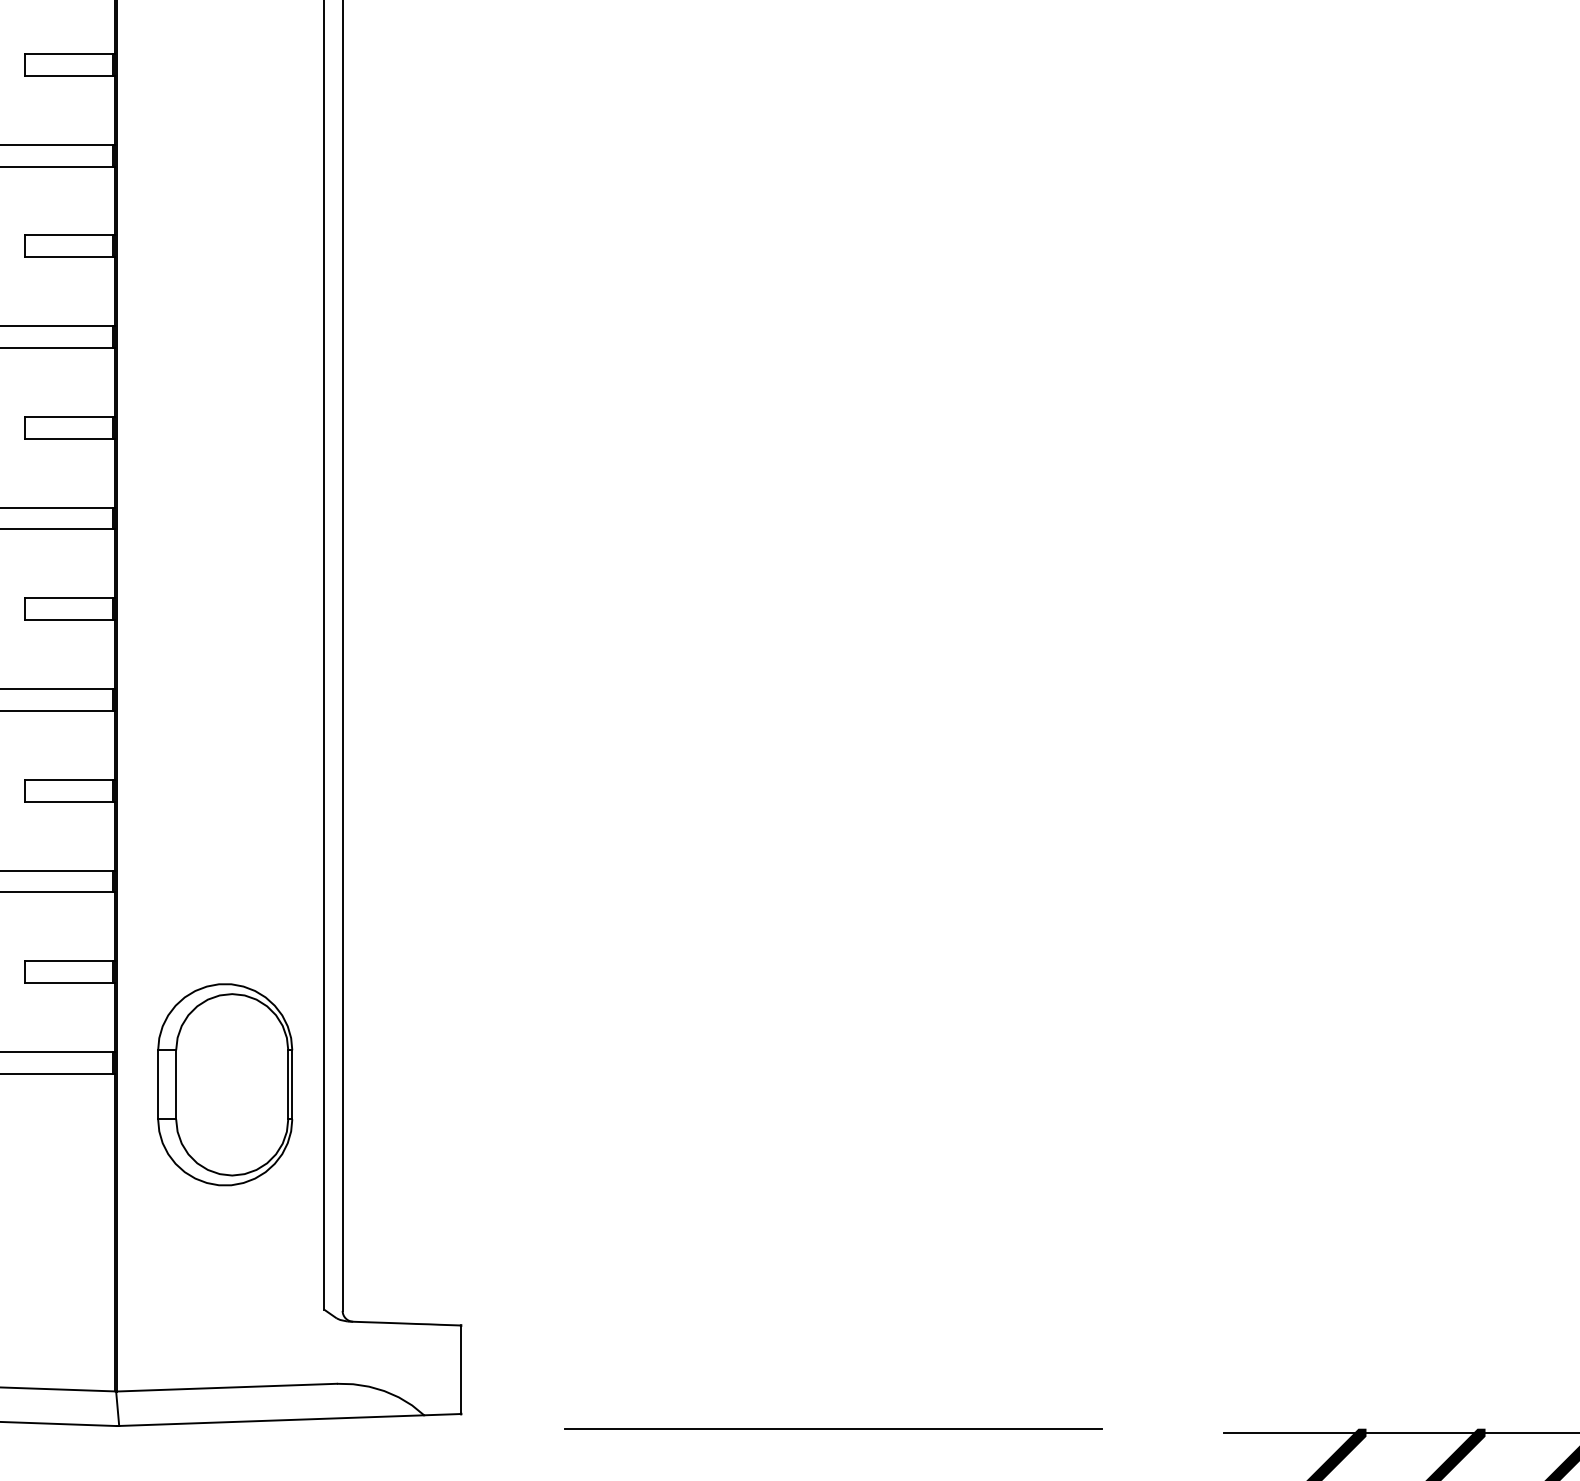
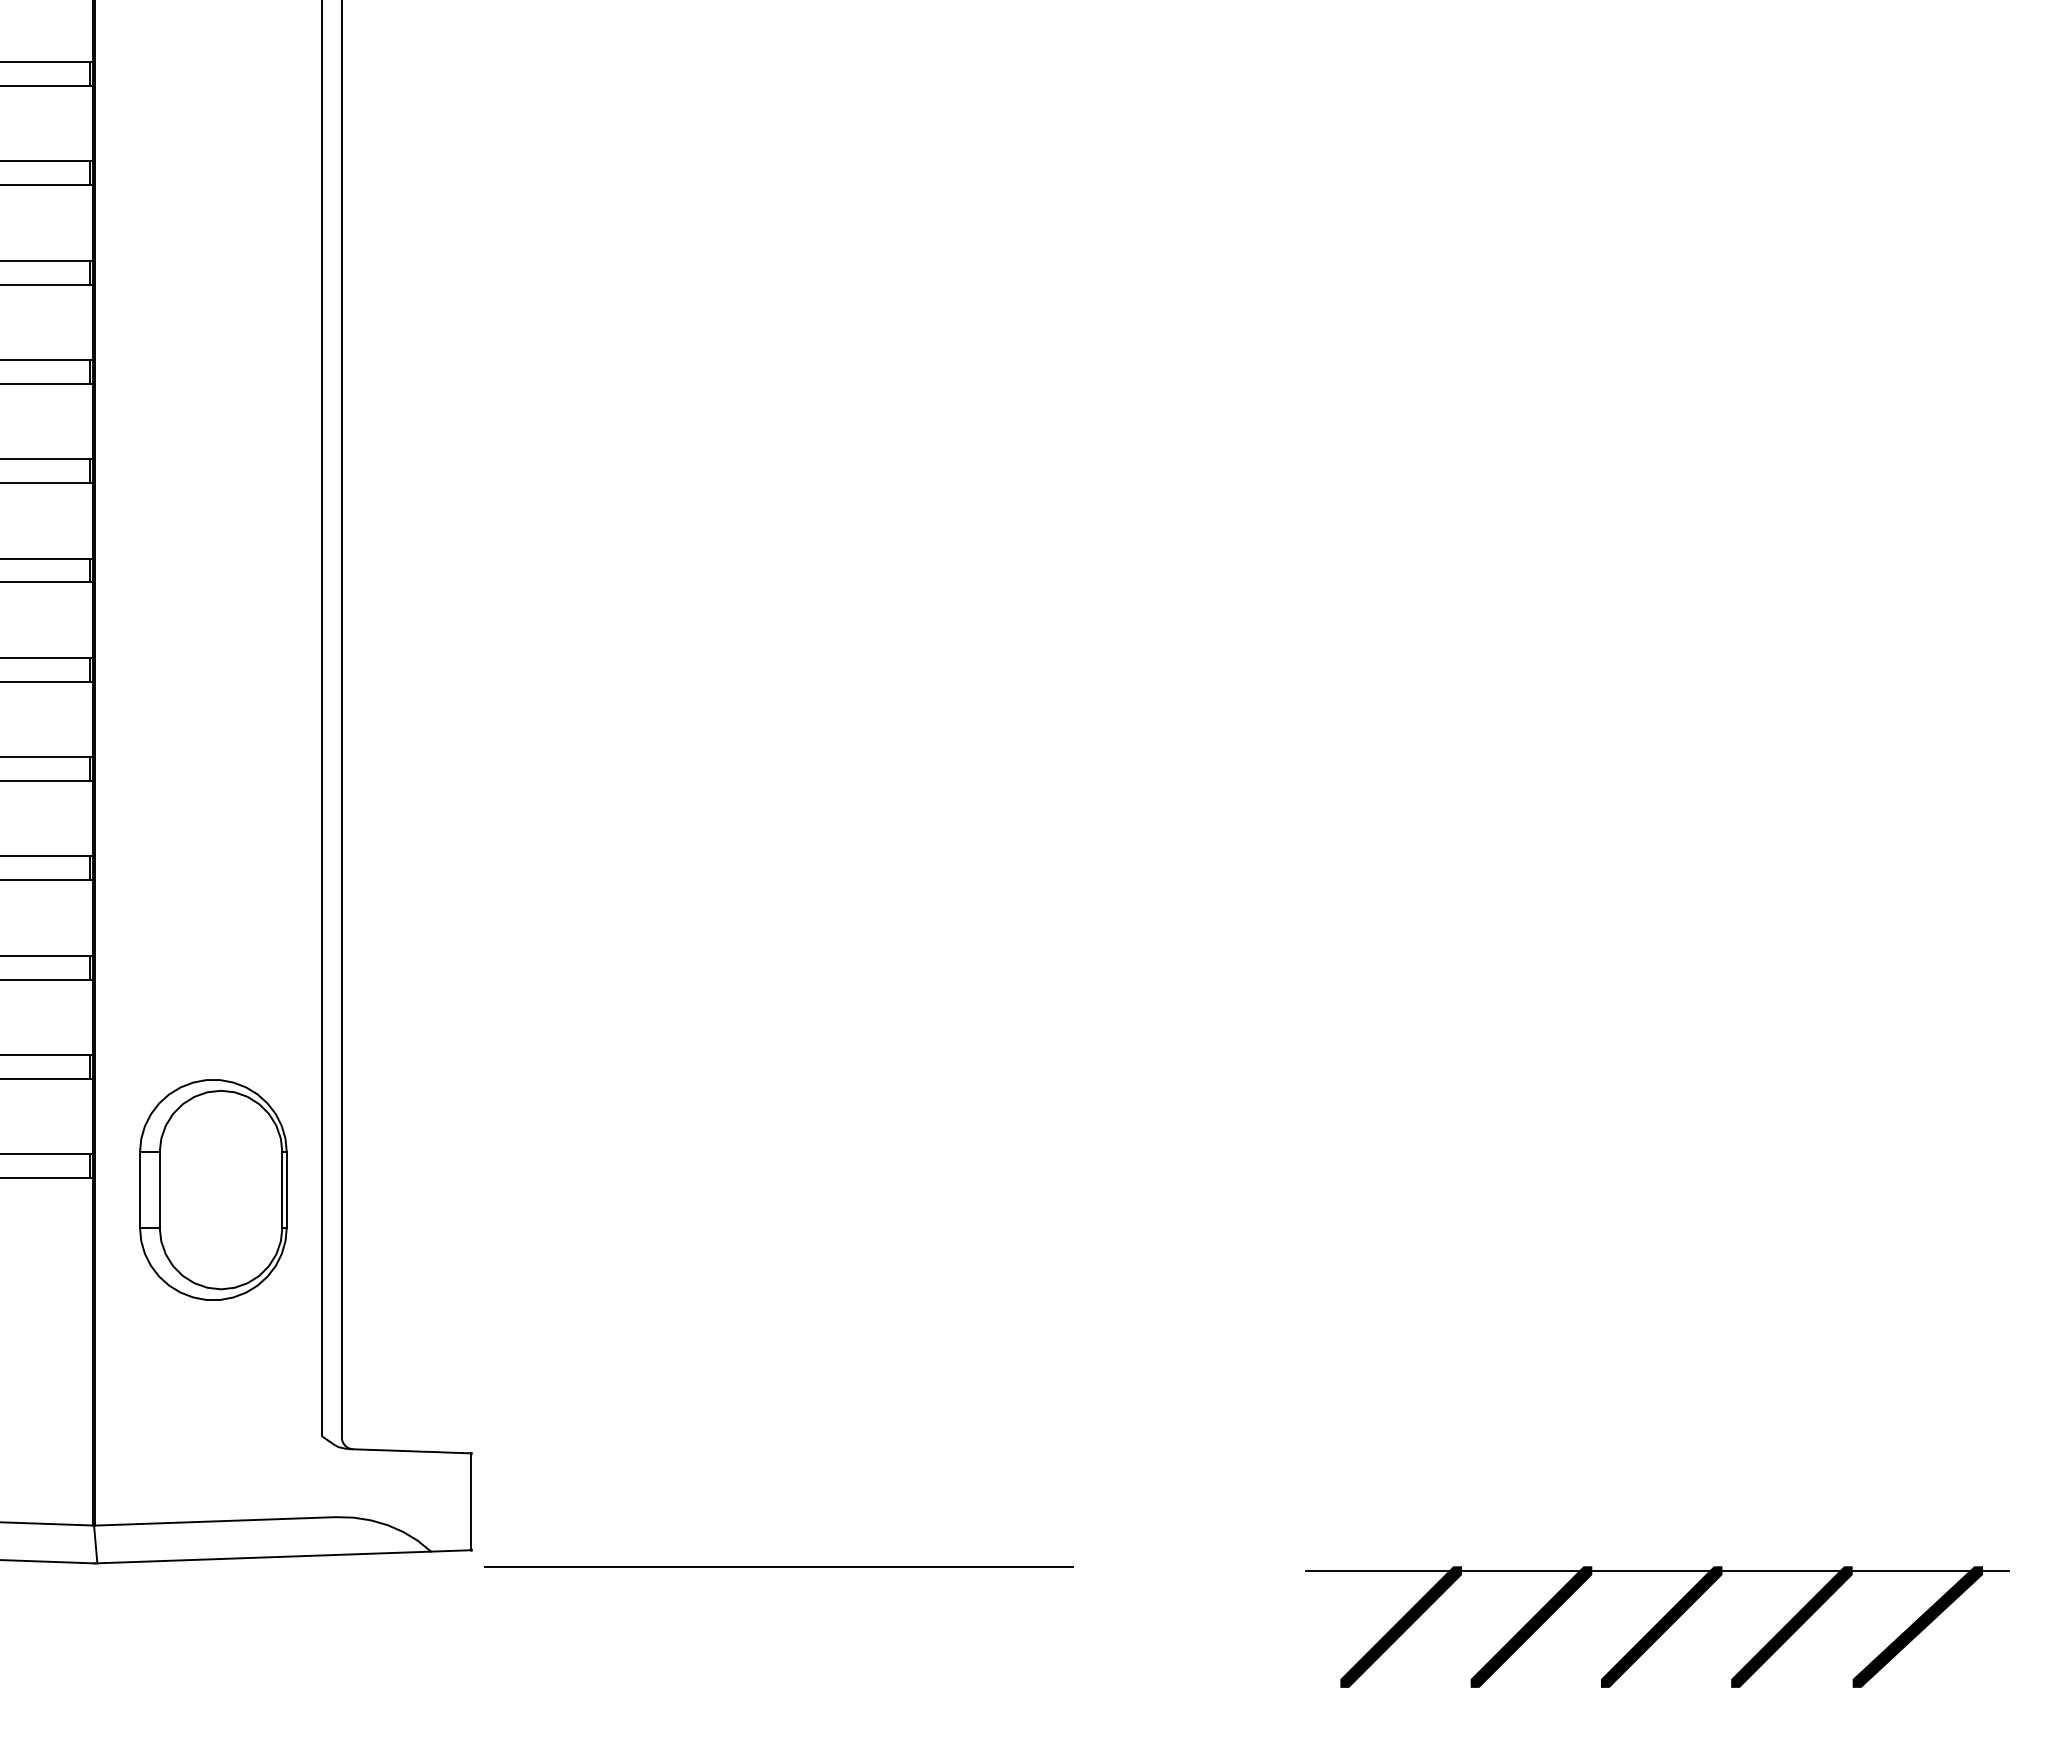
line: (833, 1428) -> (778, 1566), moved

